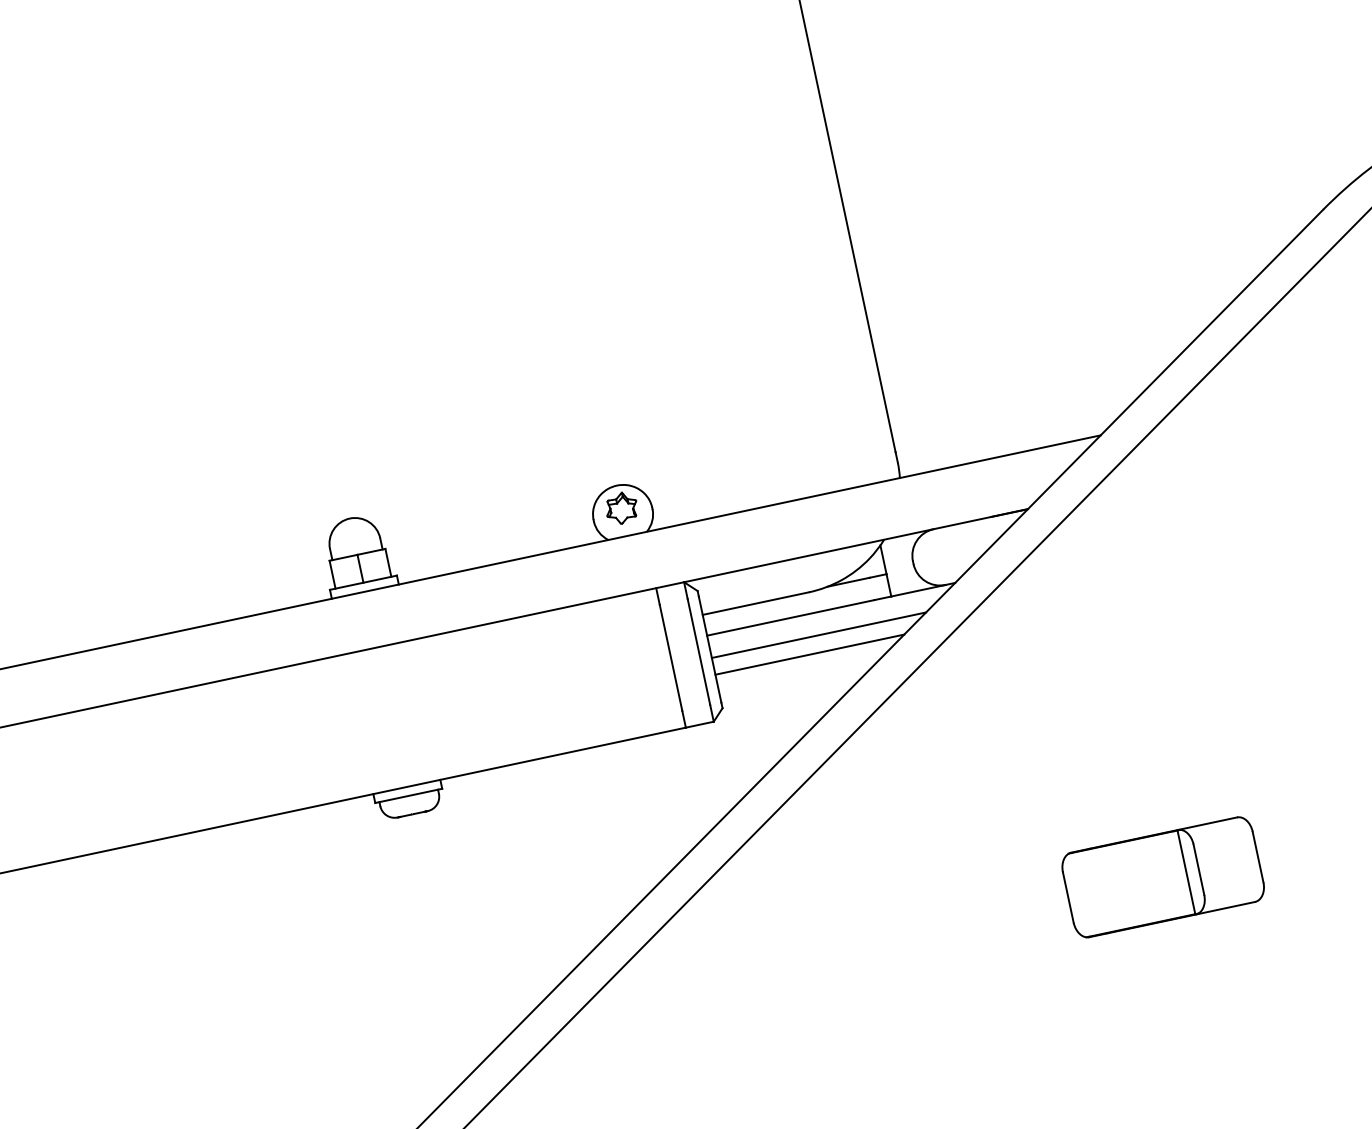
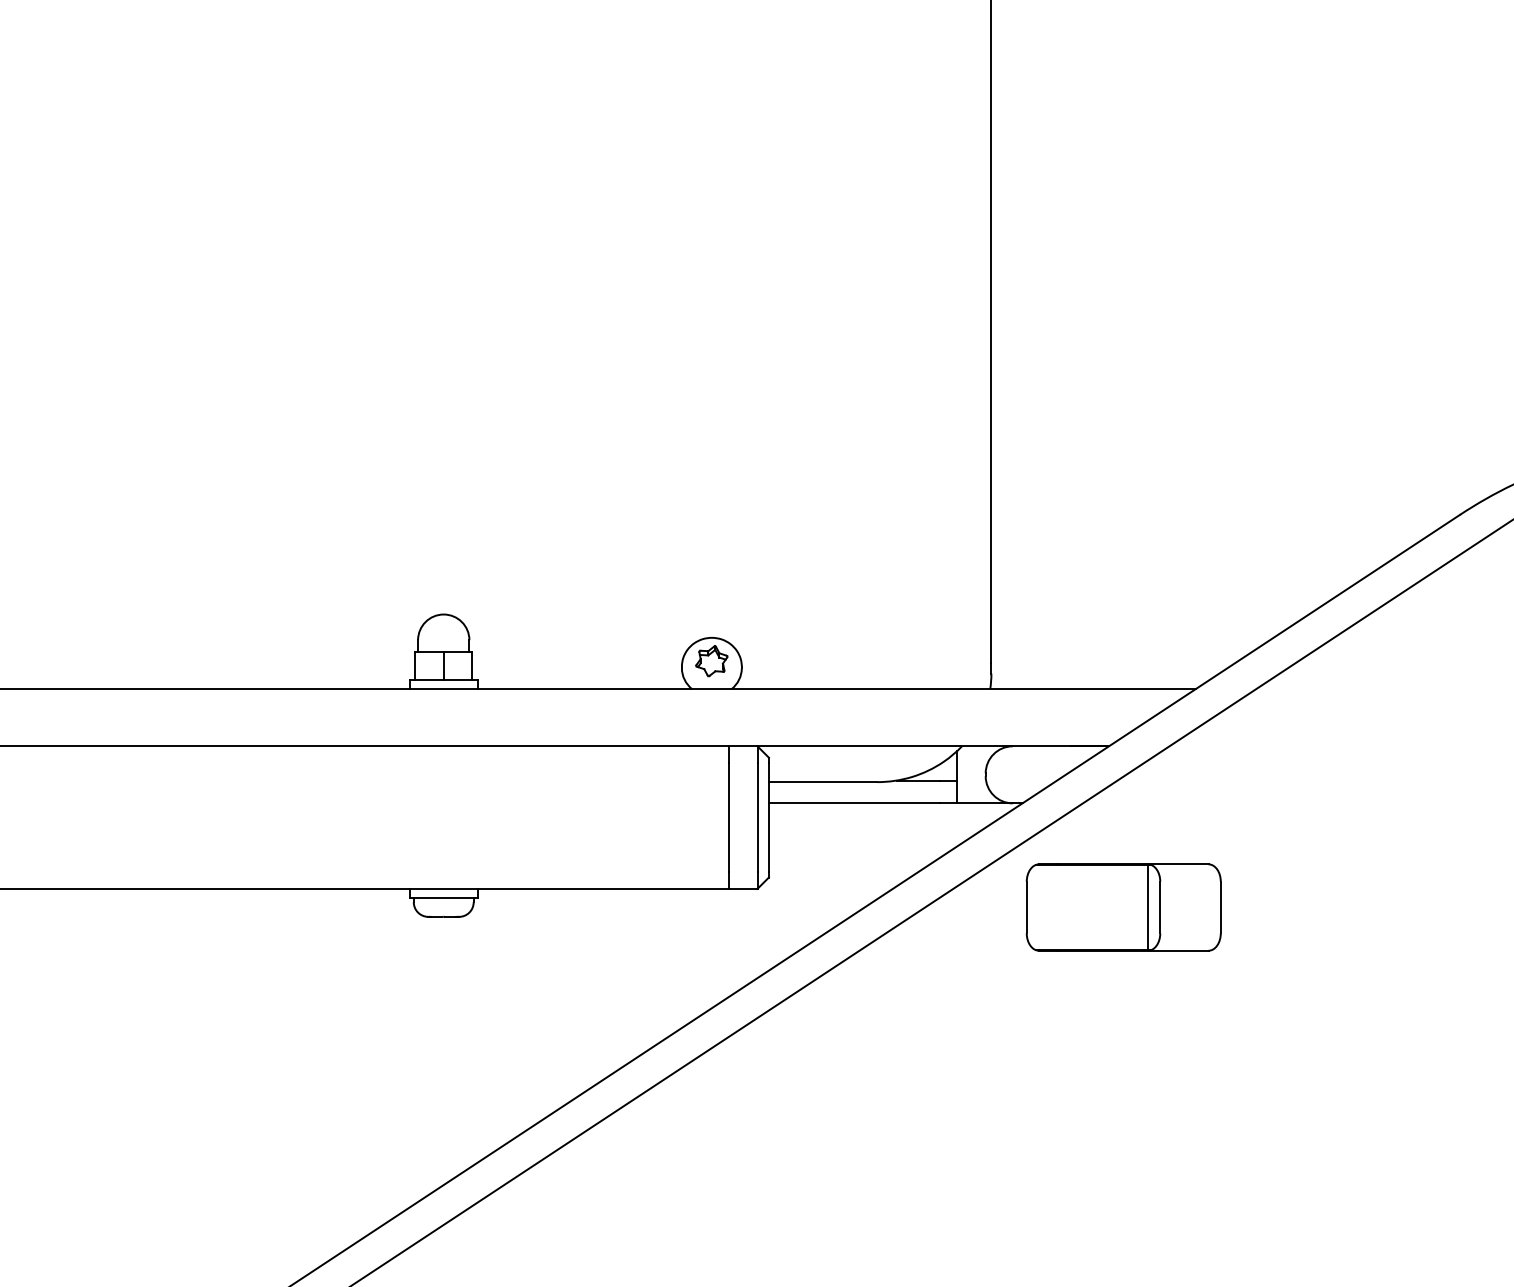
line: (818, 635) -> (877, 826), removed
line: (808, 655) -> (864, 843), removed
part: (1162, 877) -> (1123, 907), moved

